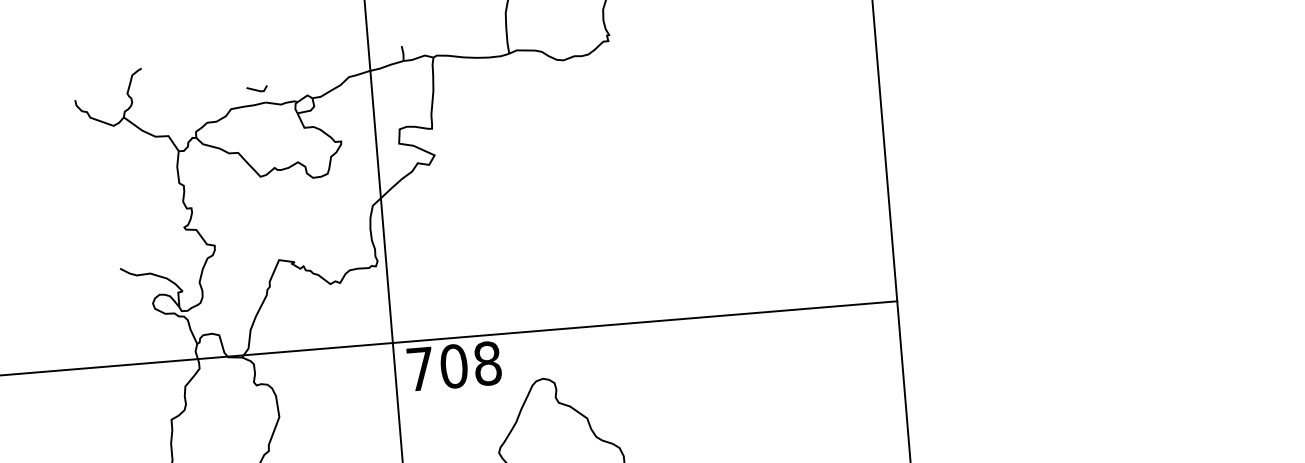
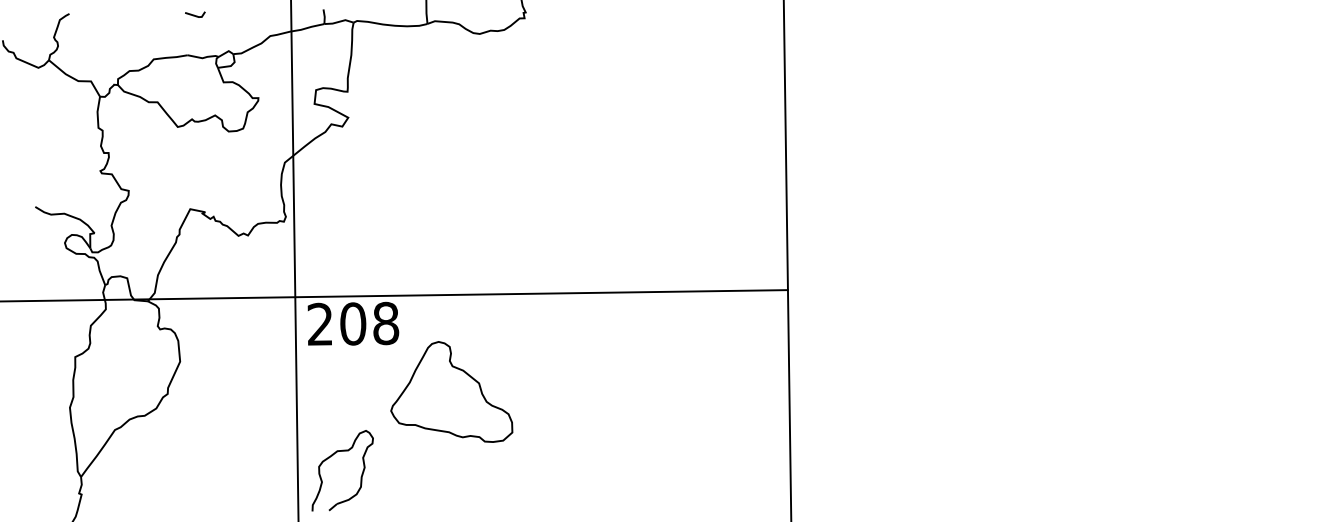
line: (256, 89) -> (194, 14), moved
text: (419, 368) -> (319, 323), 708 -> 208

